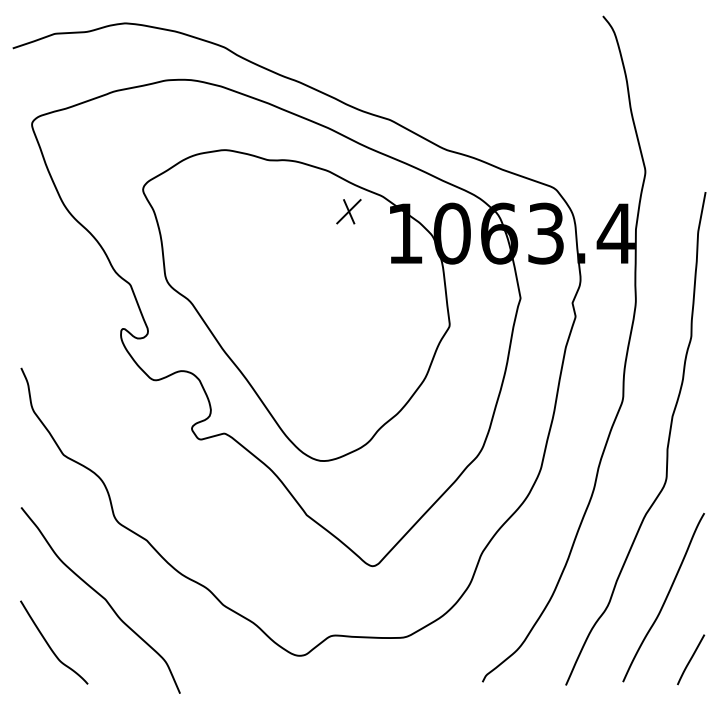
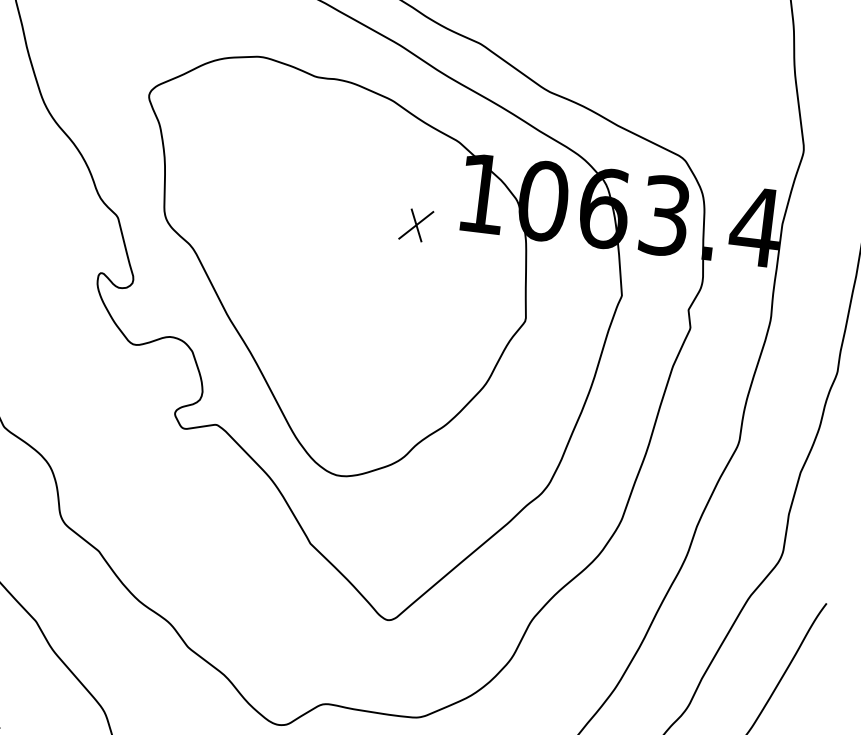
part: (348, 211) -> (415, 225), moved

